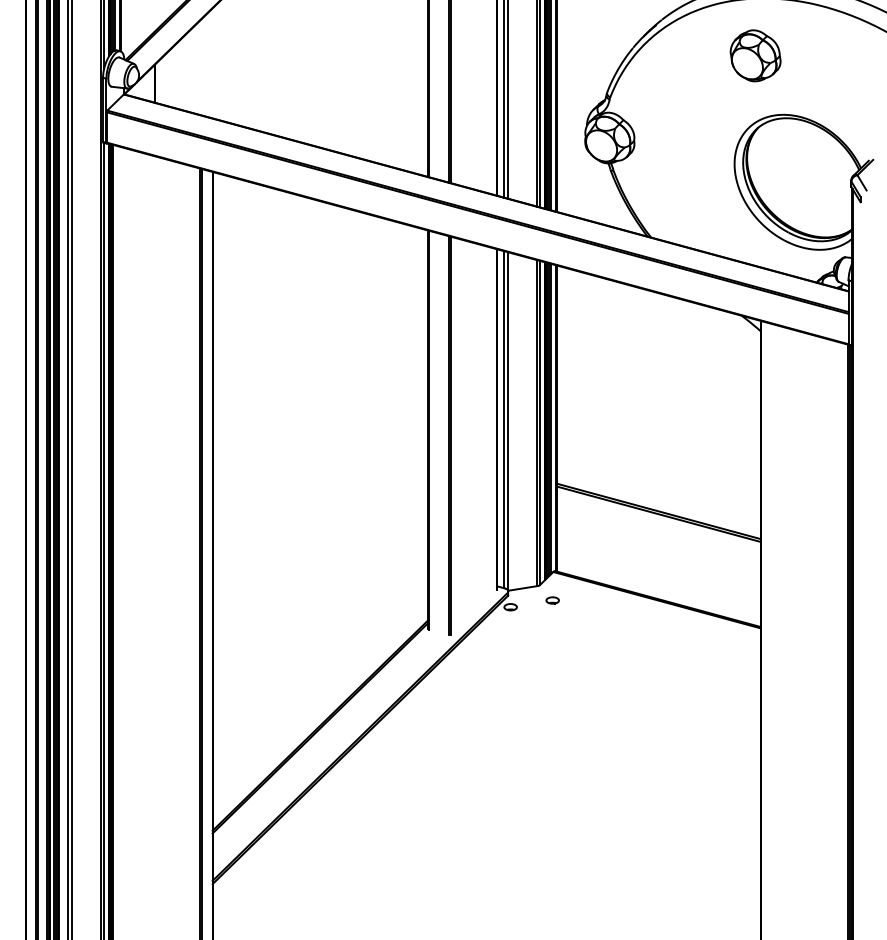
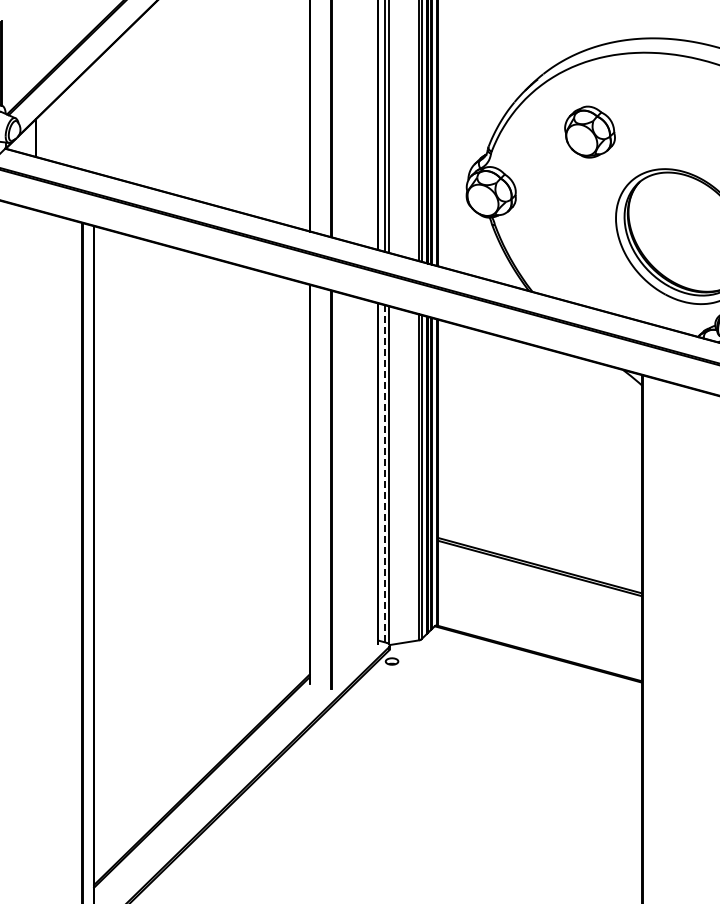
part: (755, 55) -> (589, 131), moved
line: (503, 419) -> (384, 473), solid -> dashed
part: (552, 600) -> (433, 654), removed

